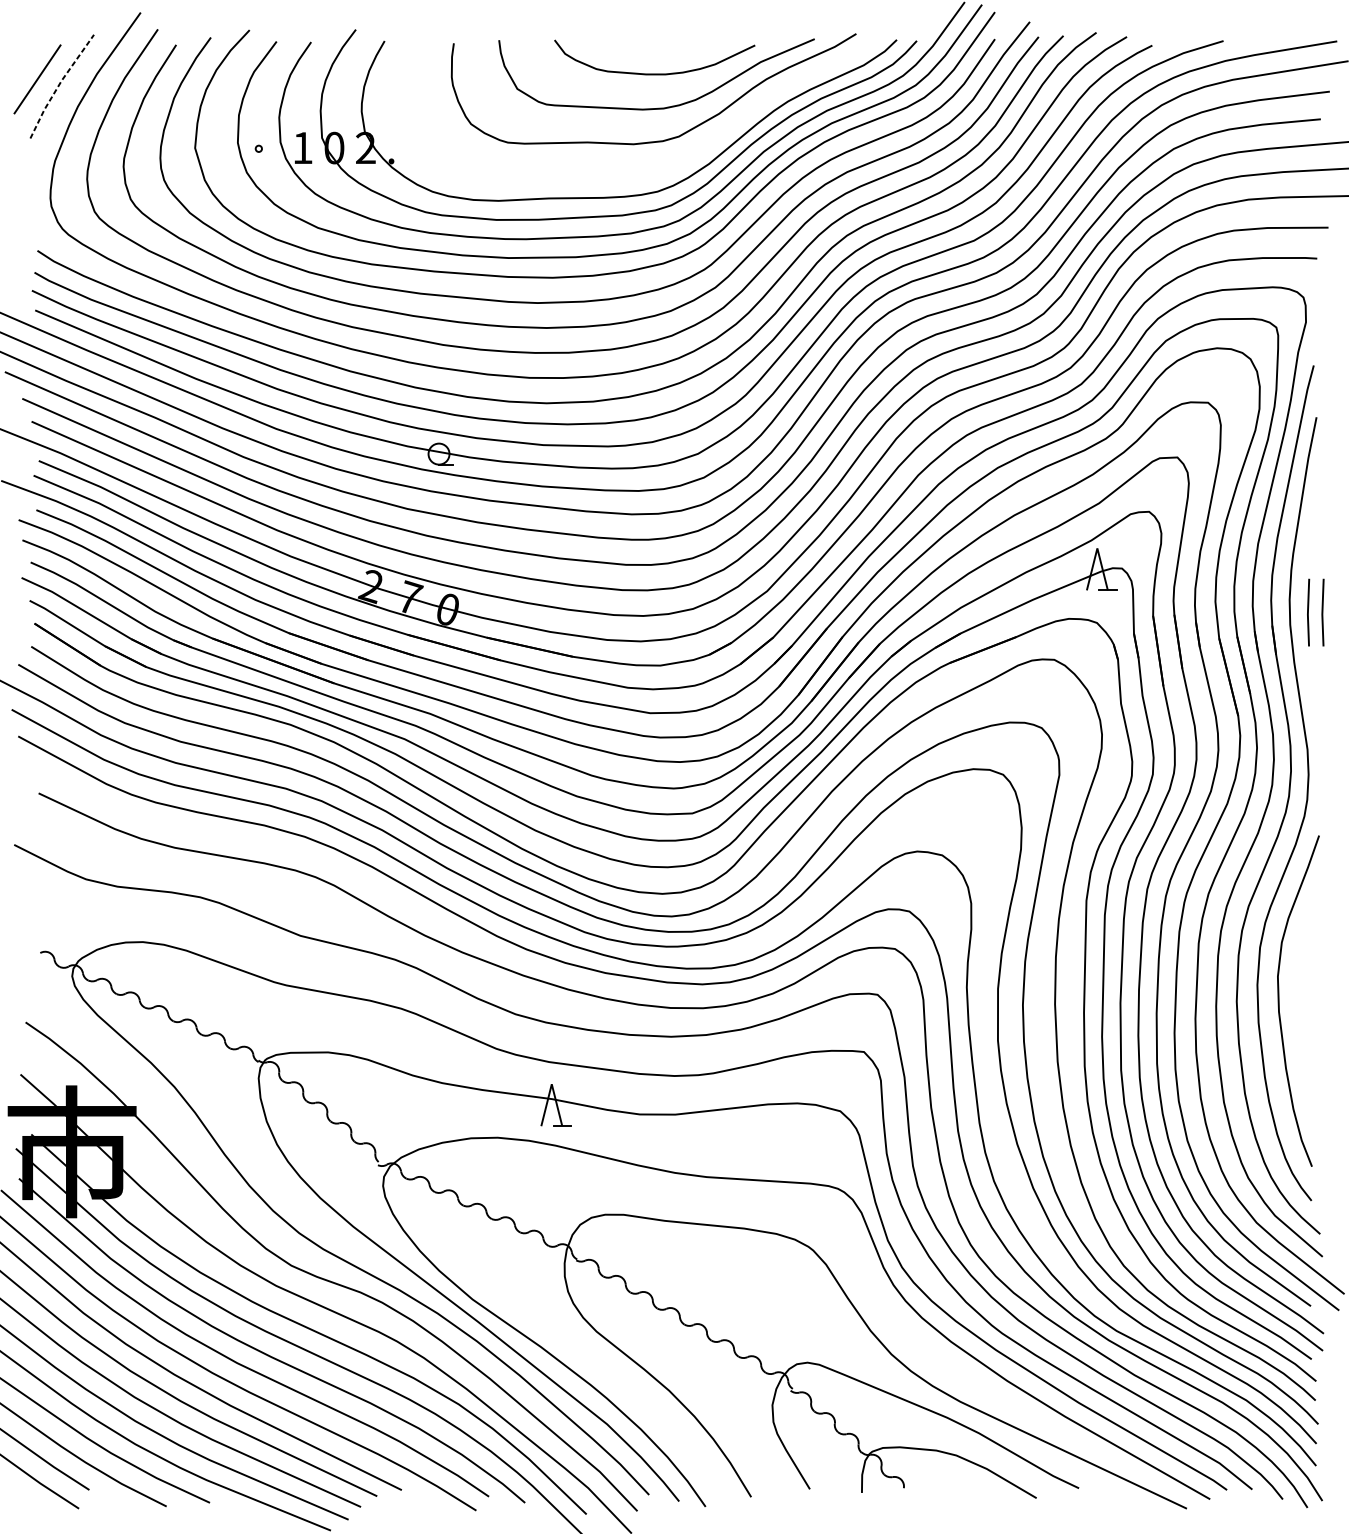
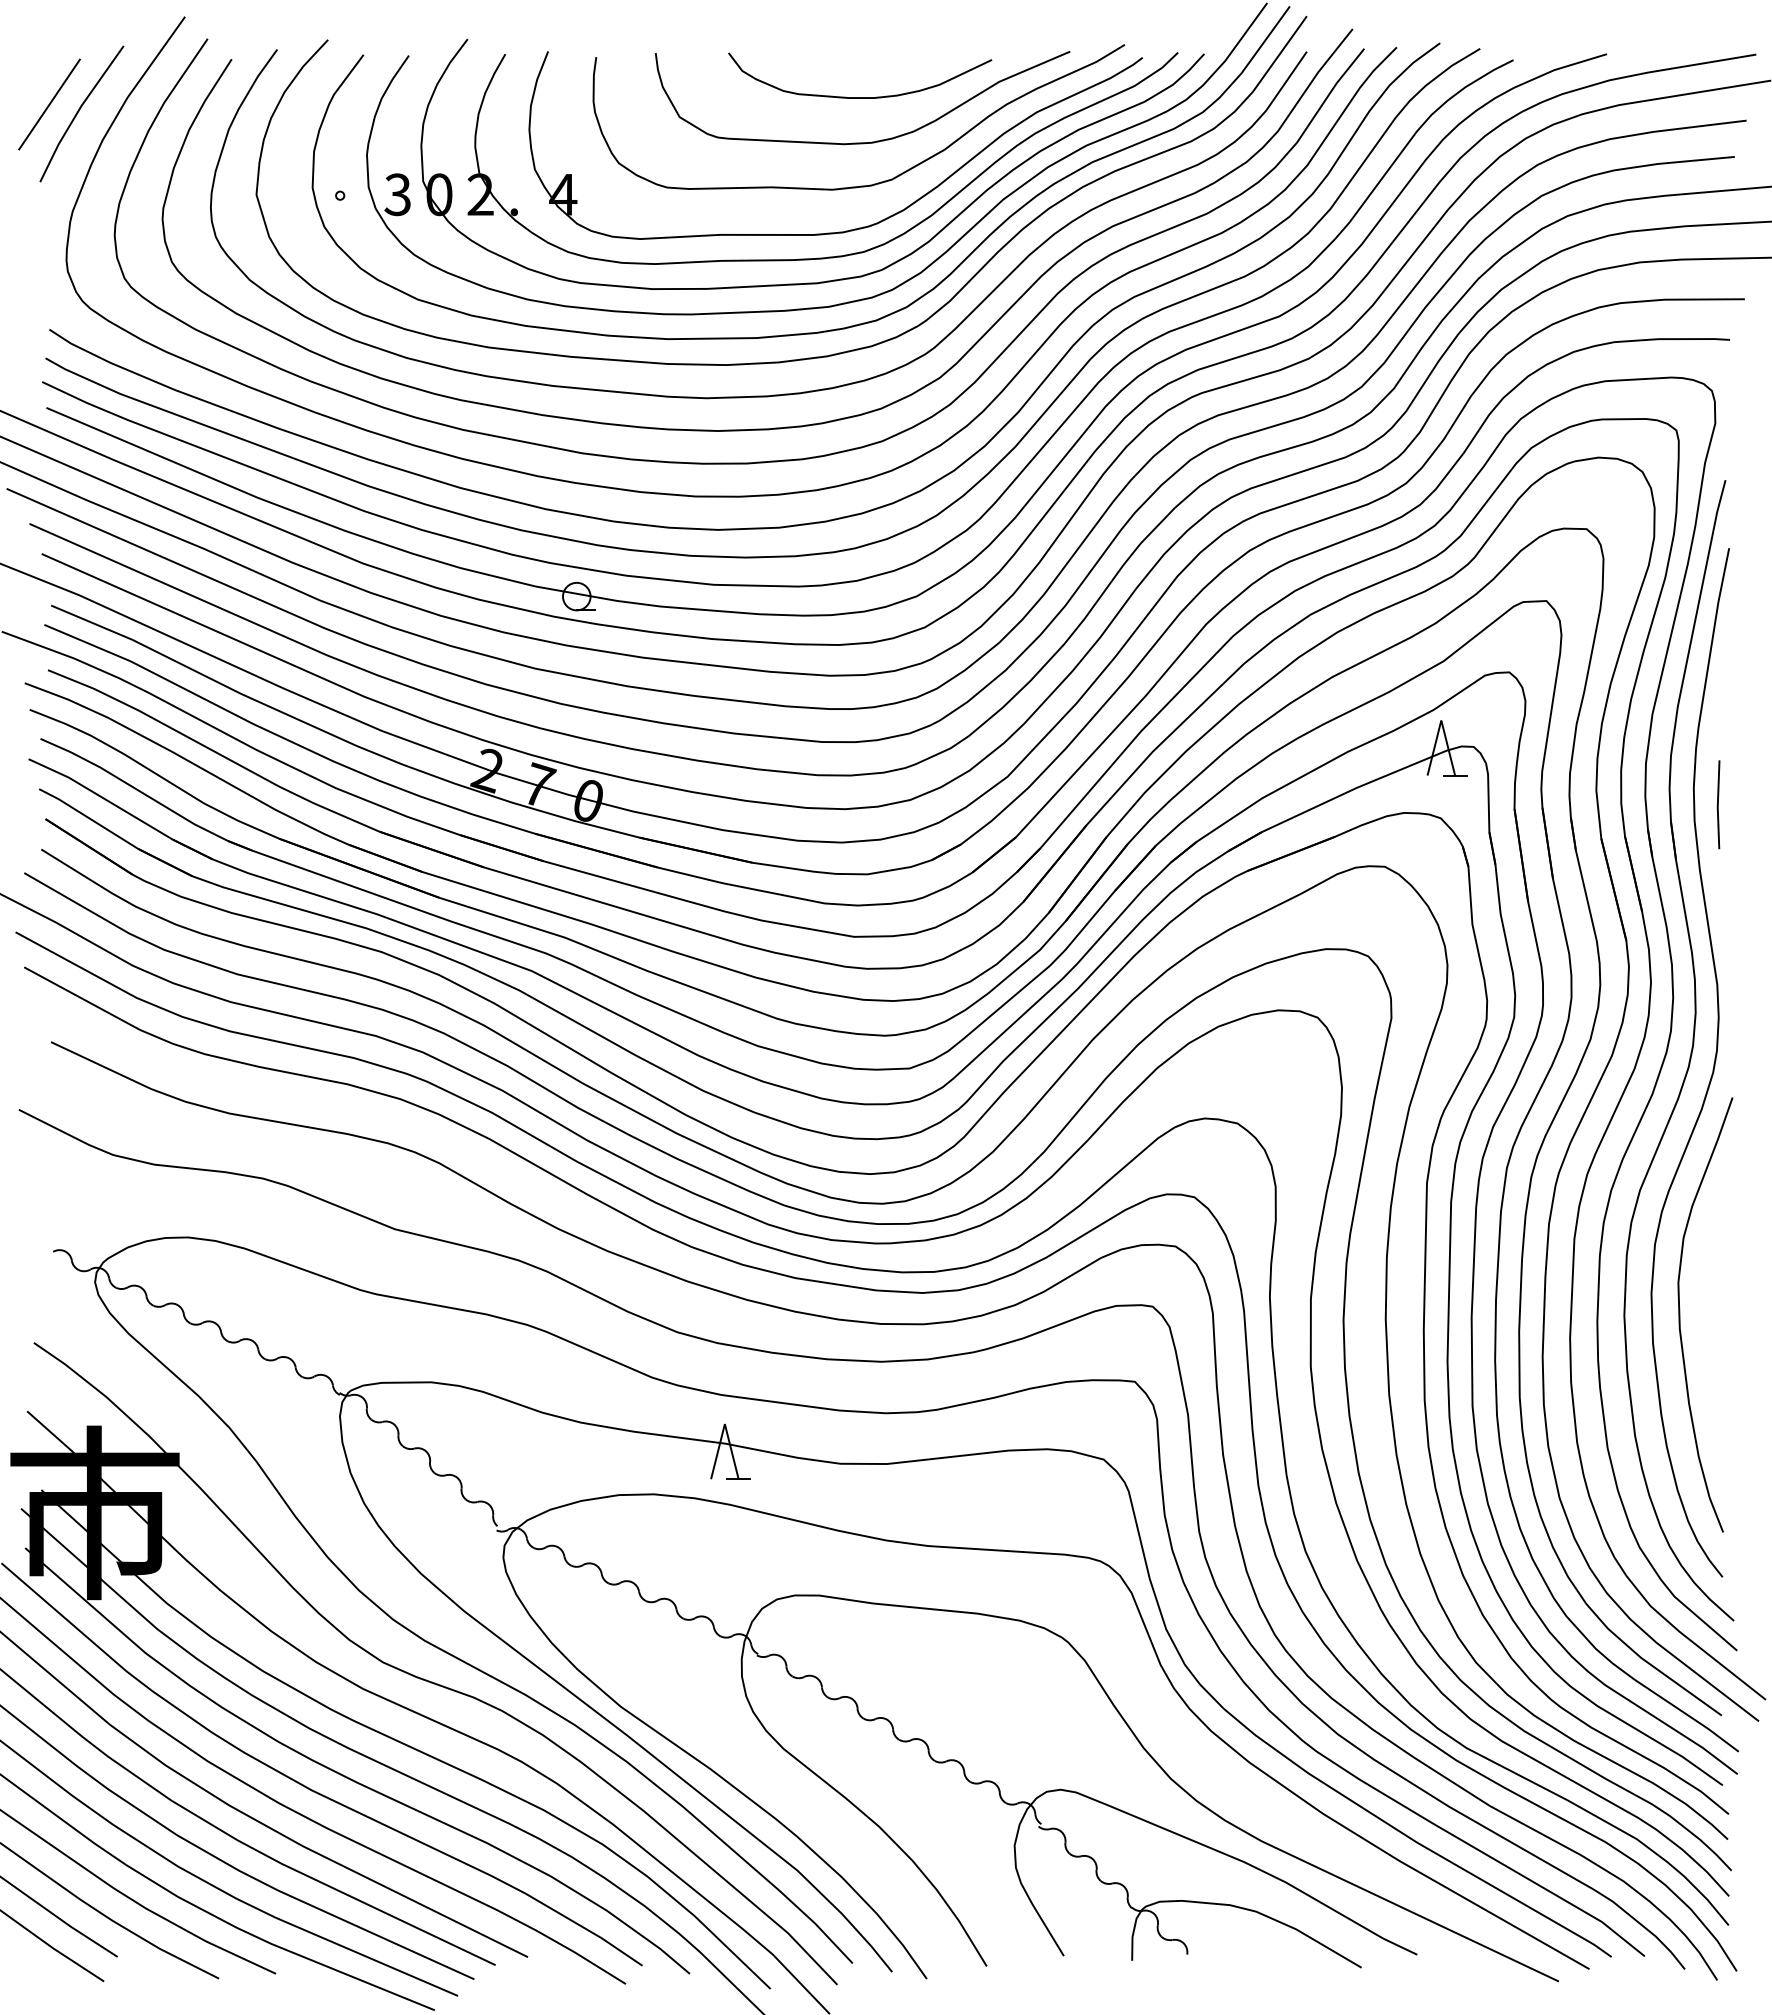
line: (59, 84) -> (78, 111), dashed -> solid
text: (302, 147) -> (397, 194), 1 -> 3
part: (650, 173) -> (854, 228), added
line: (1322, 612) -> (1737, 804), removed

